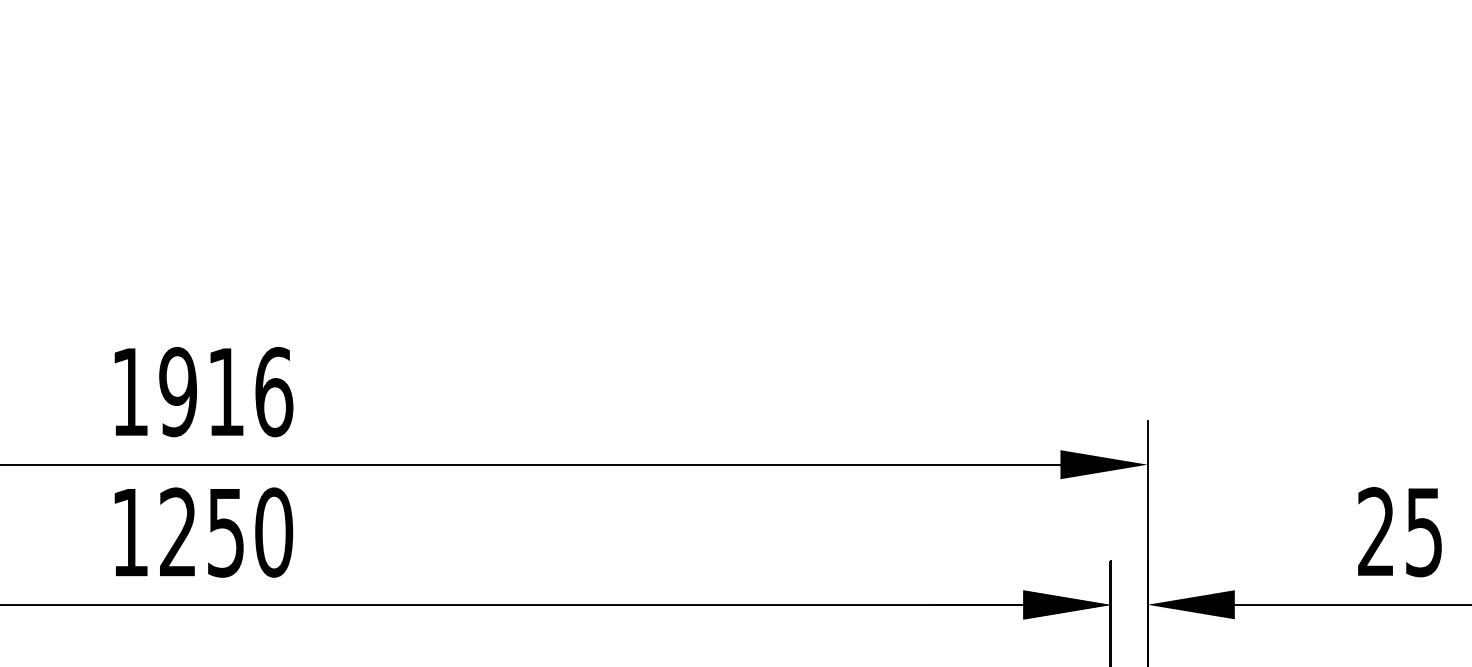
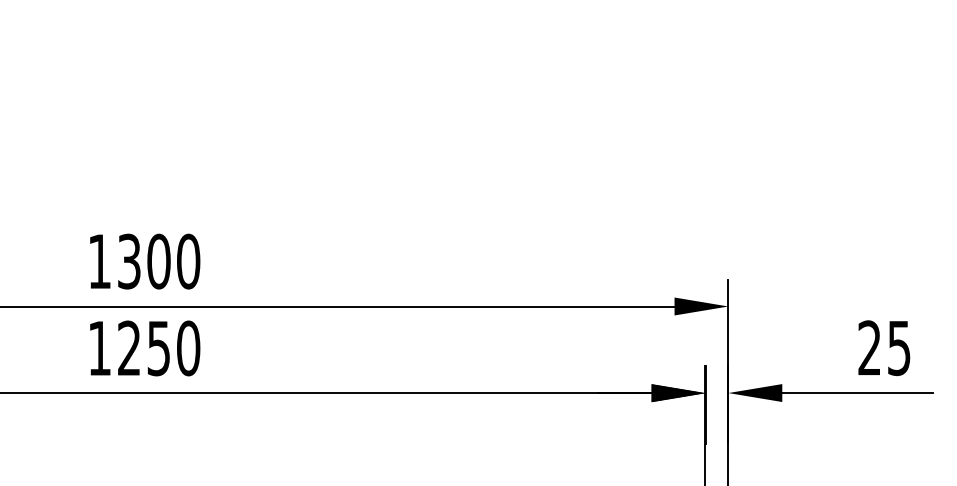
text: (225, 391) -> (158, 261), 1916 -> 1300

